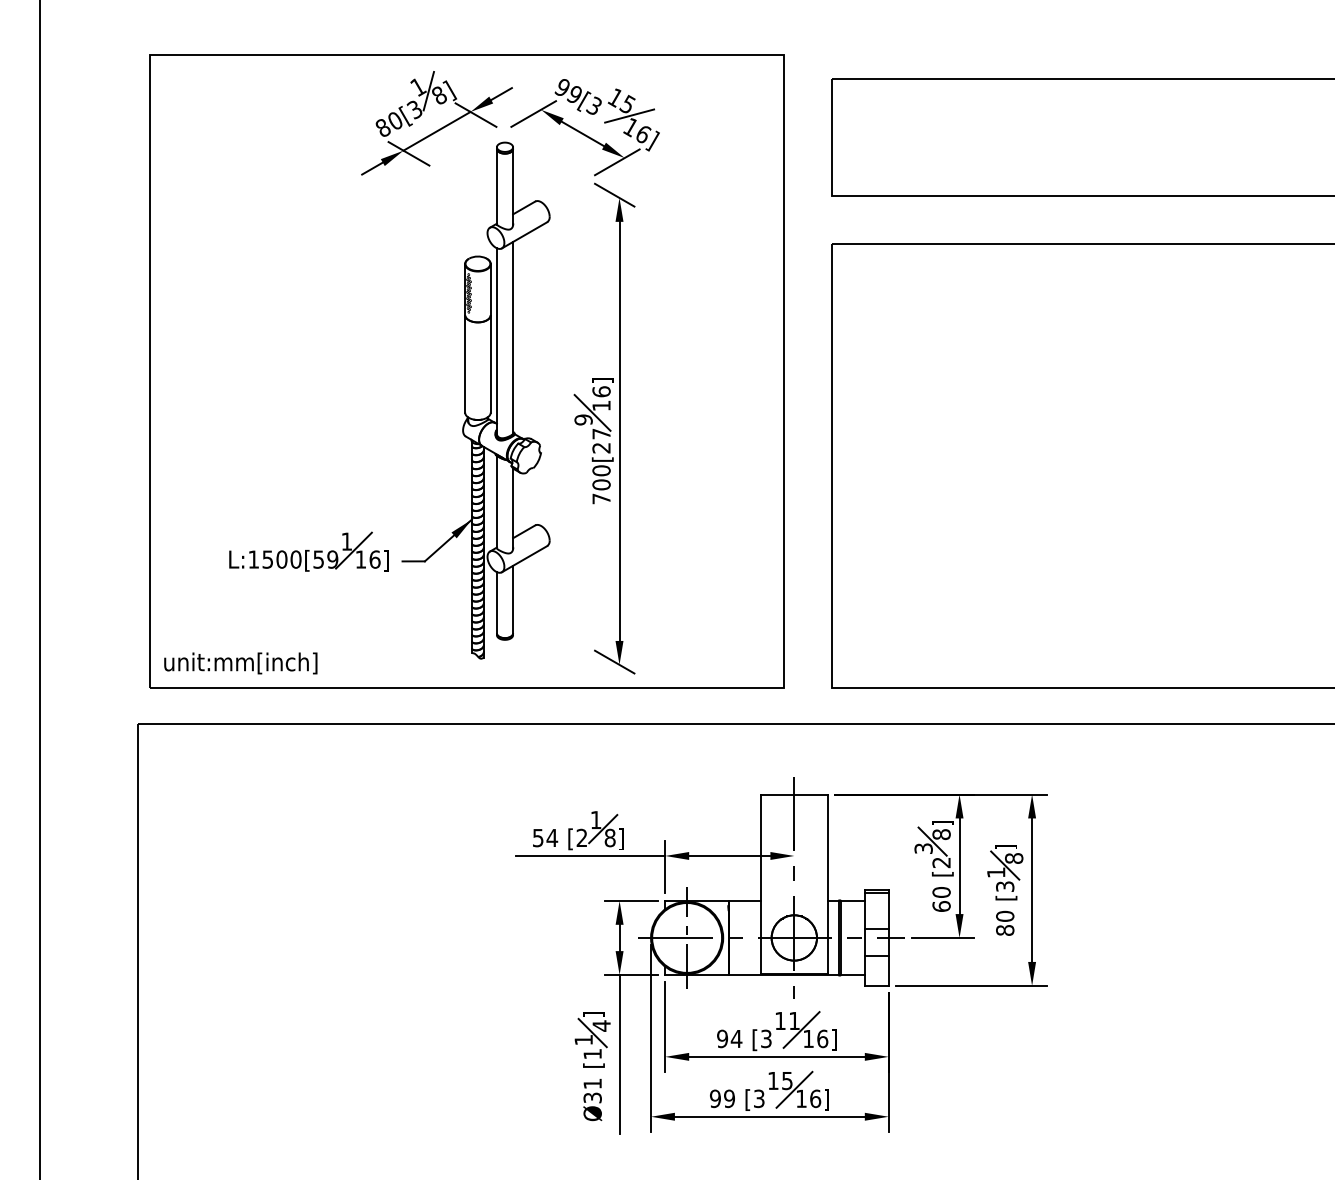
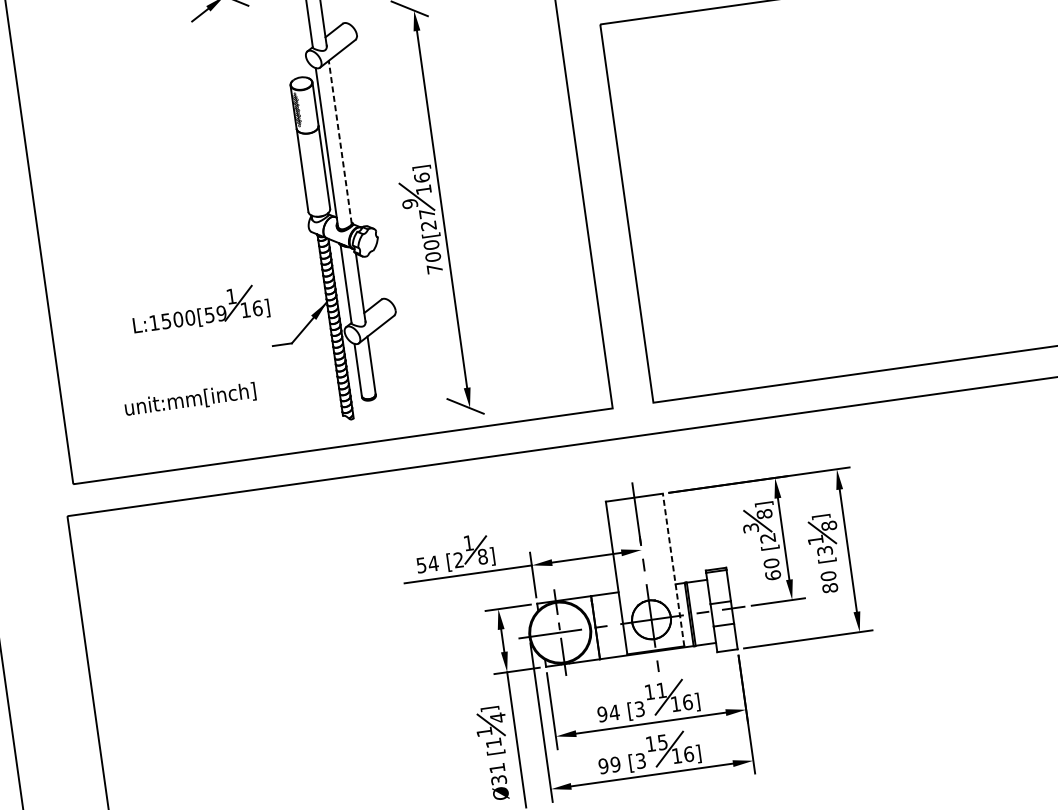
line: (513, 337) -> (340, 142), solid -> dashed
part: (308, 551) -> (199, 309), moved
text: (240, 663) -> (190, 400), moved
line: (827, 884) -> (673, 570), solid -> dashed

